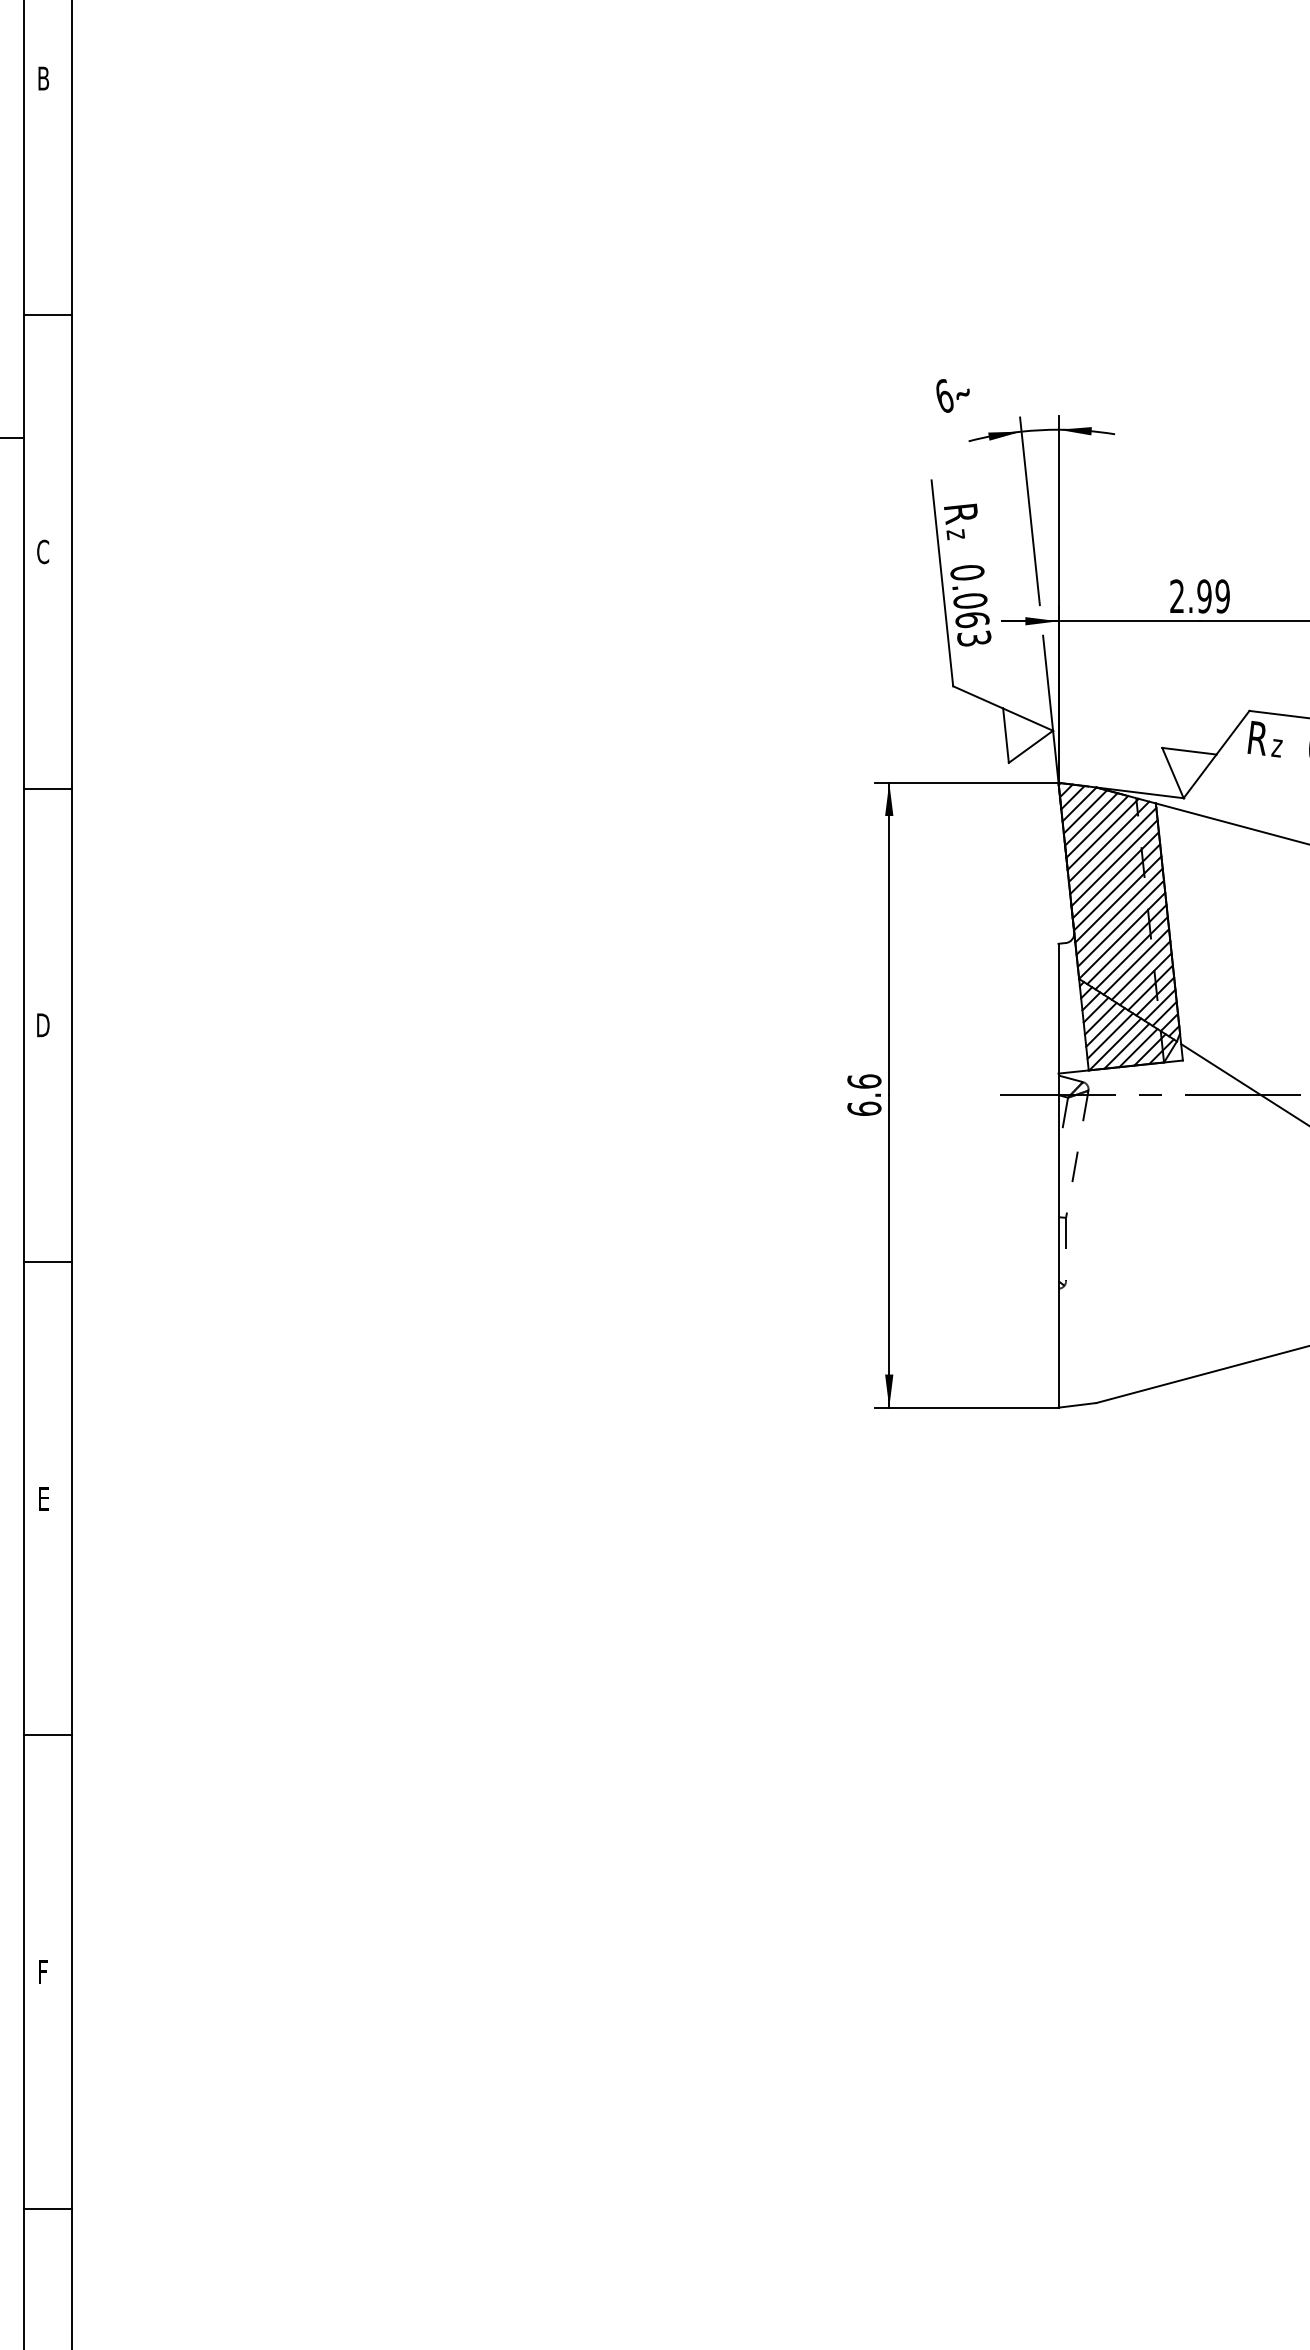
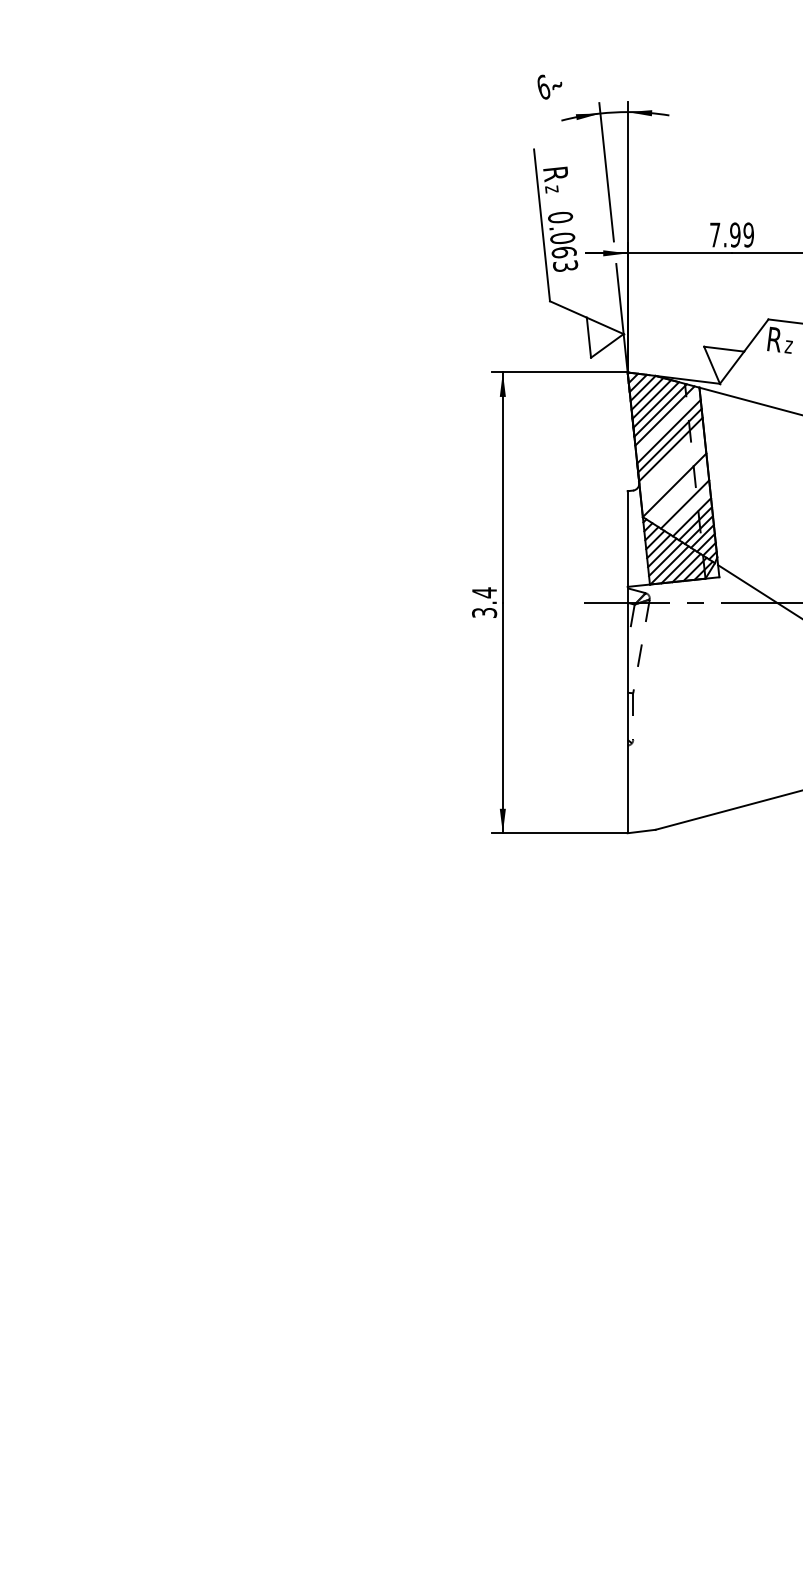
text: (1176, 595) -> (714, 234), 2.99 -> 7.99
line: (1113, 851) -> (668, 423), removed
line: (1118, 899) -> (671, 458), removed
line: (1119, 911) -> (672, 467), removed
line: (1120, 923) -> (673, 476), removed
line: (1126, 944) -> (677, 491), removed
line: (1131, 953) -> (681, 498), removed
line: (1140, 970) -> (688, 510), removed
text: (864, 1094) -> (484, 602), 6.6 -> 3.4

